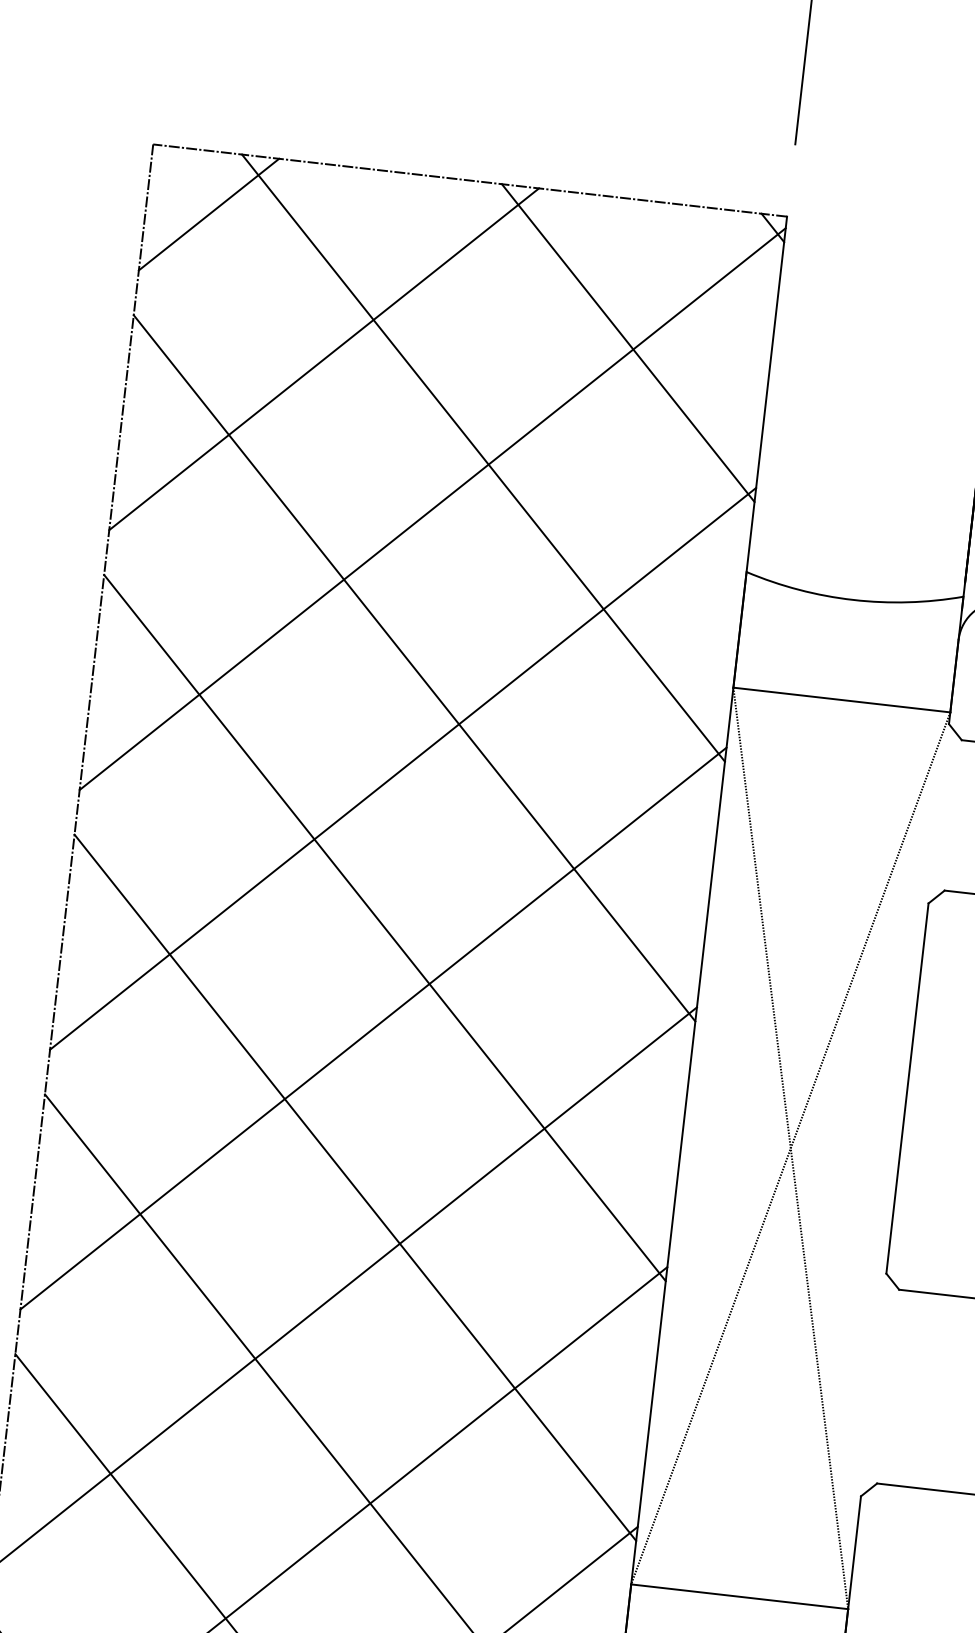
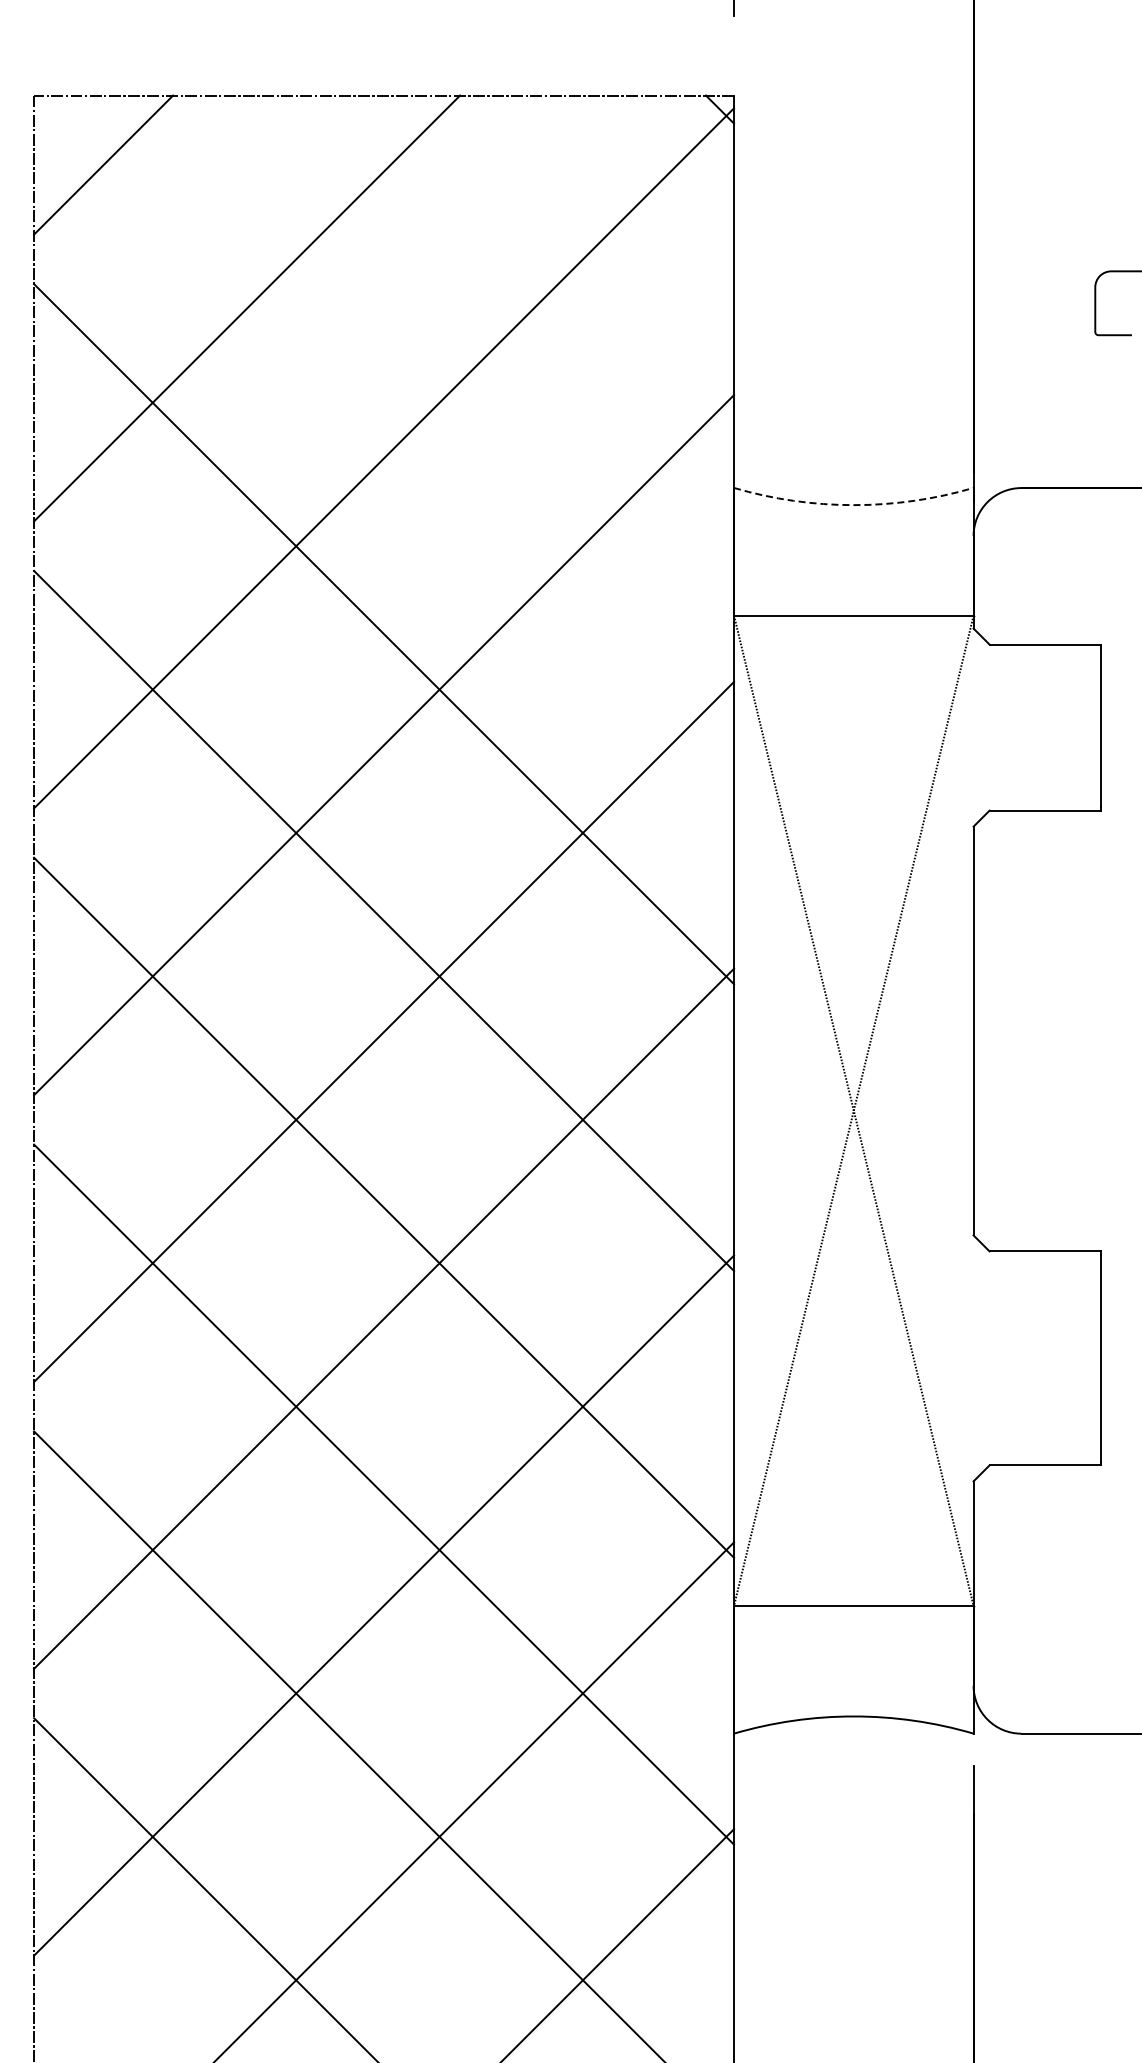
line: (628, 342) -> (576, 252), removed
line: (483, 458) -> (433, 396), removed
arc: (852, 600) -> (853, 505), solid -> dashed

